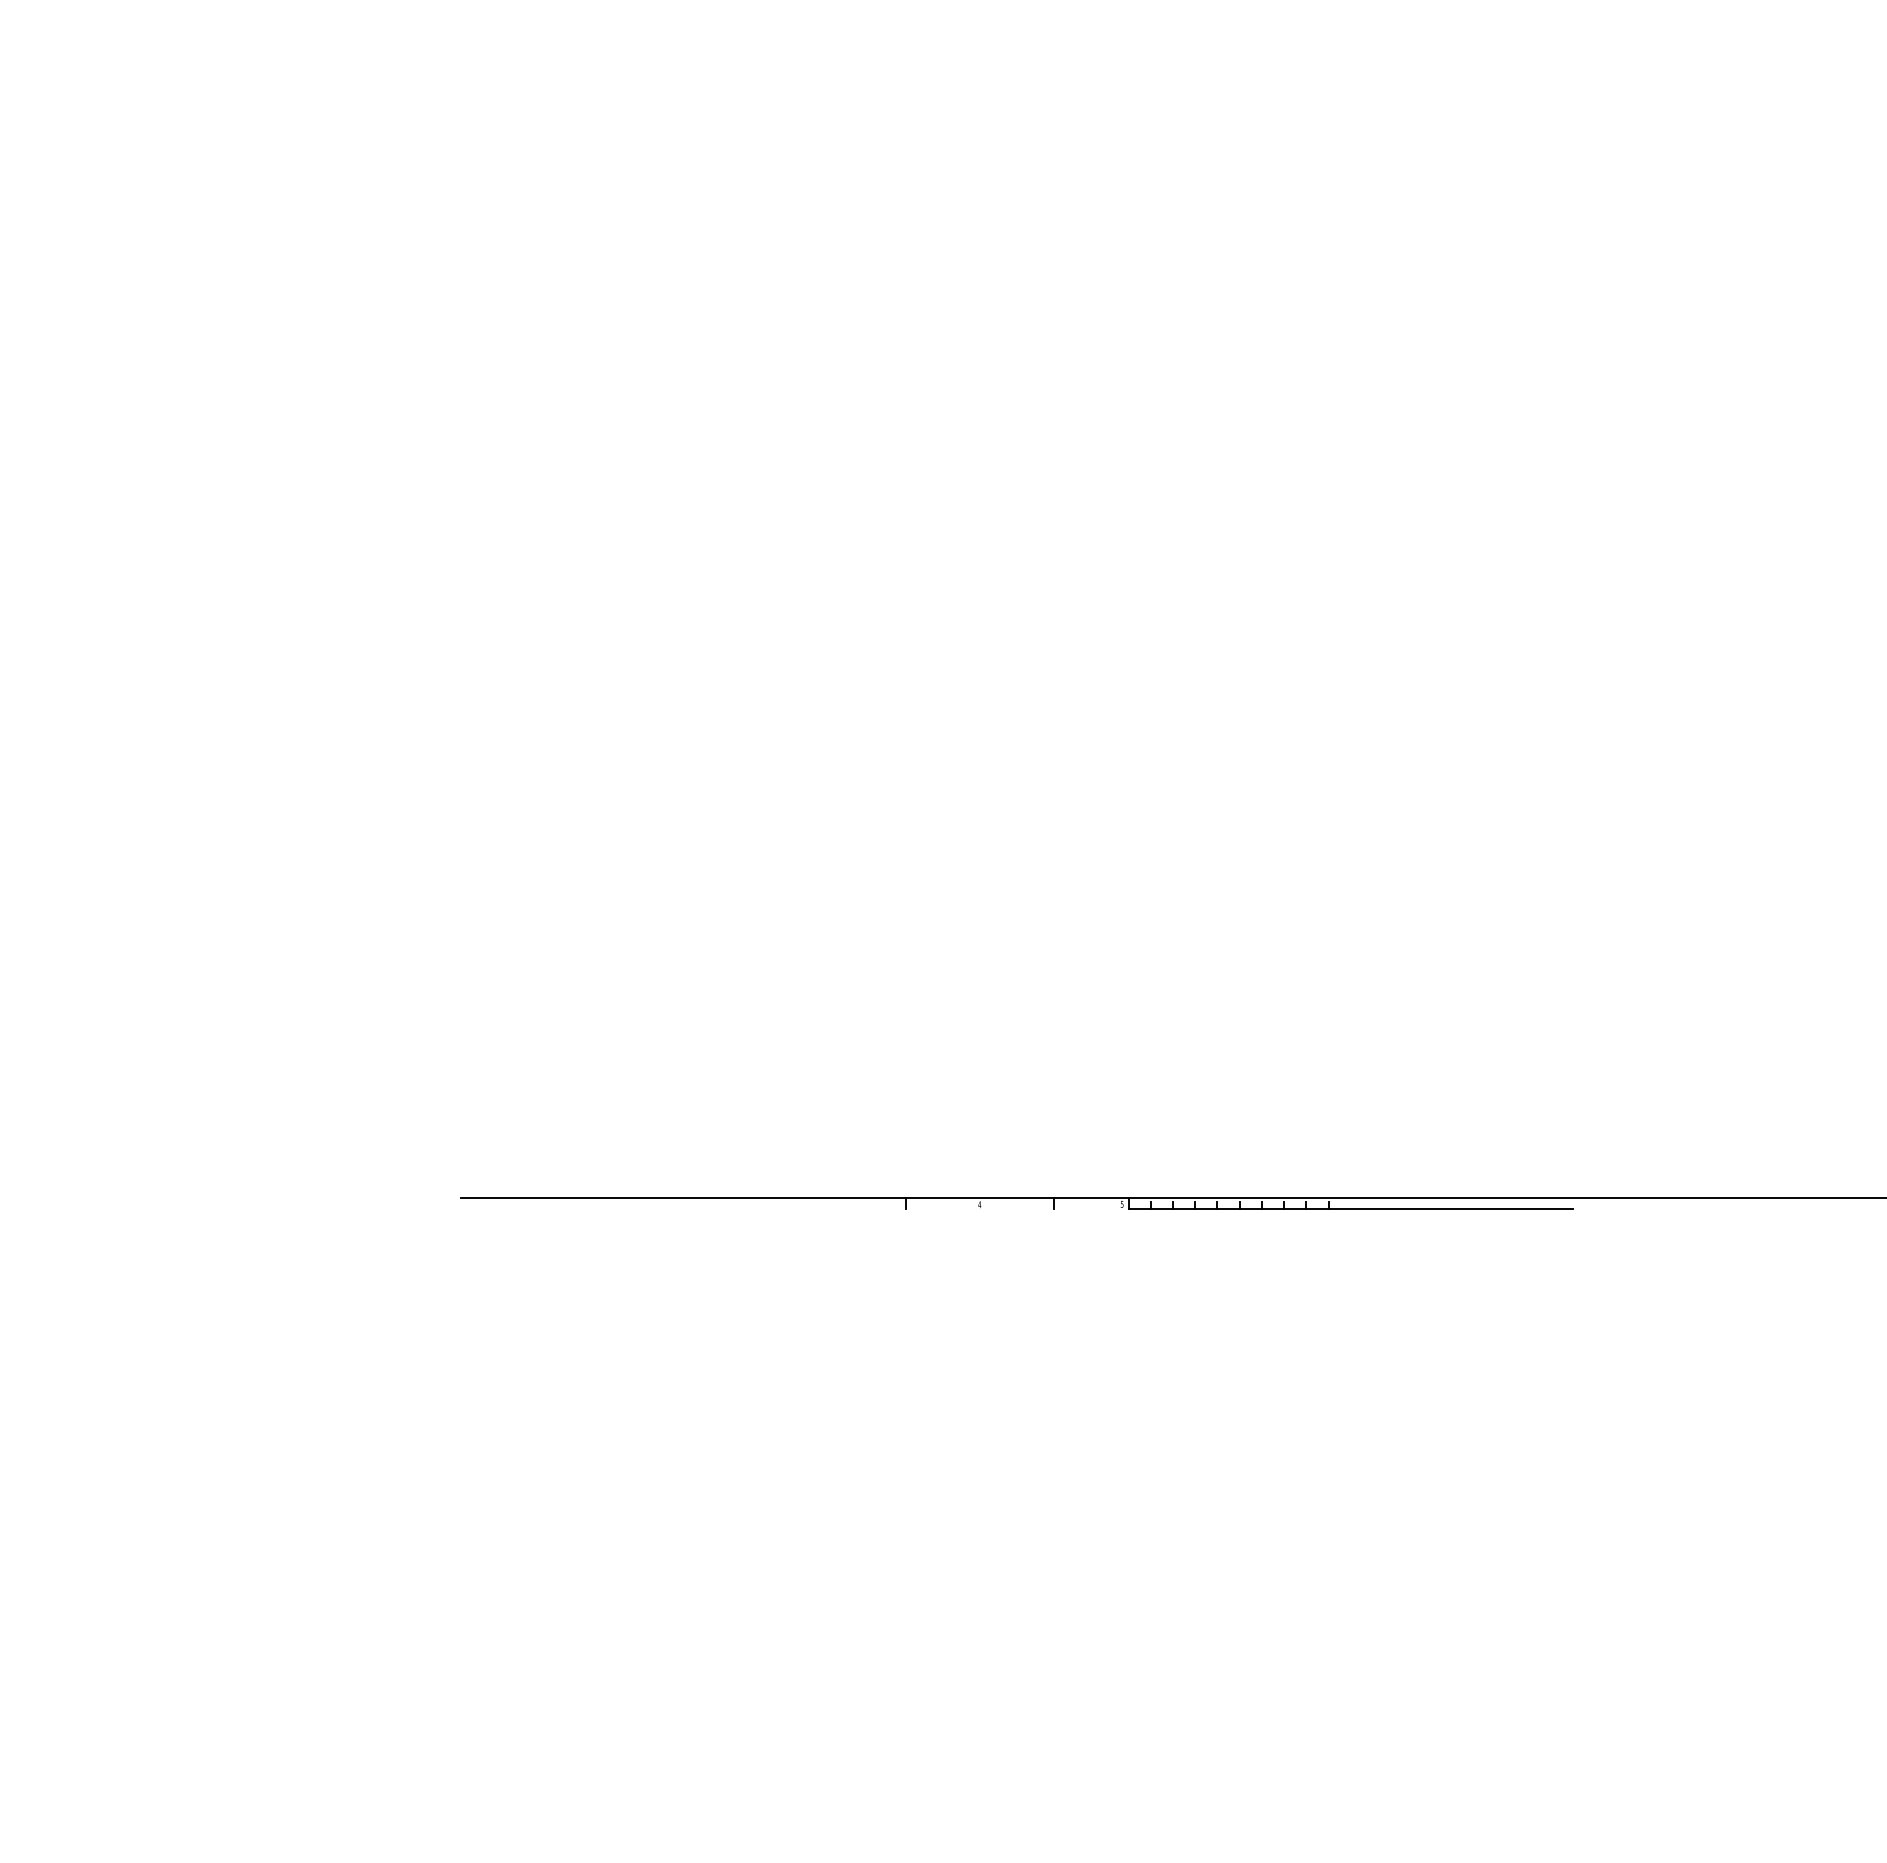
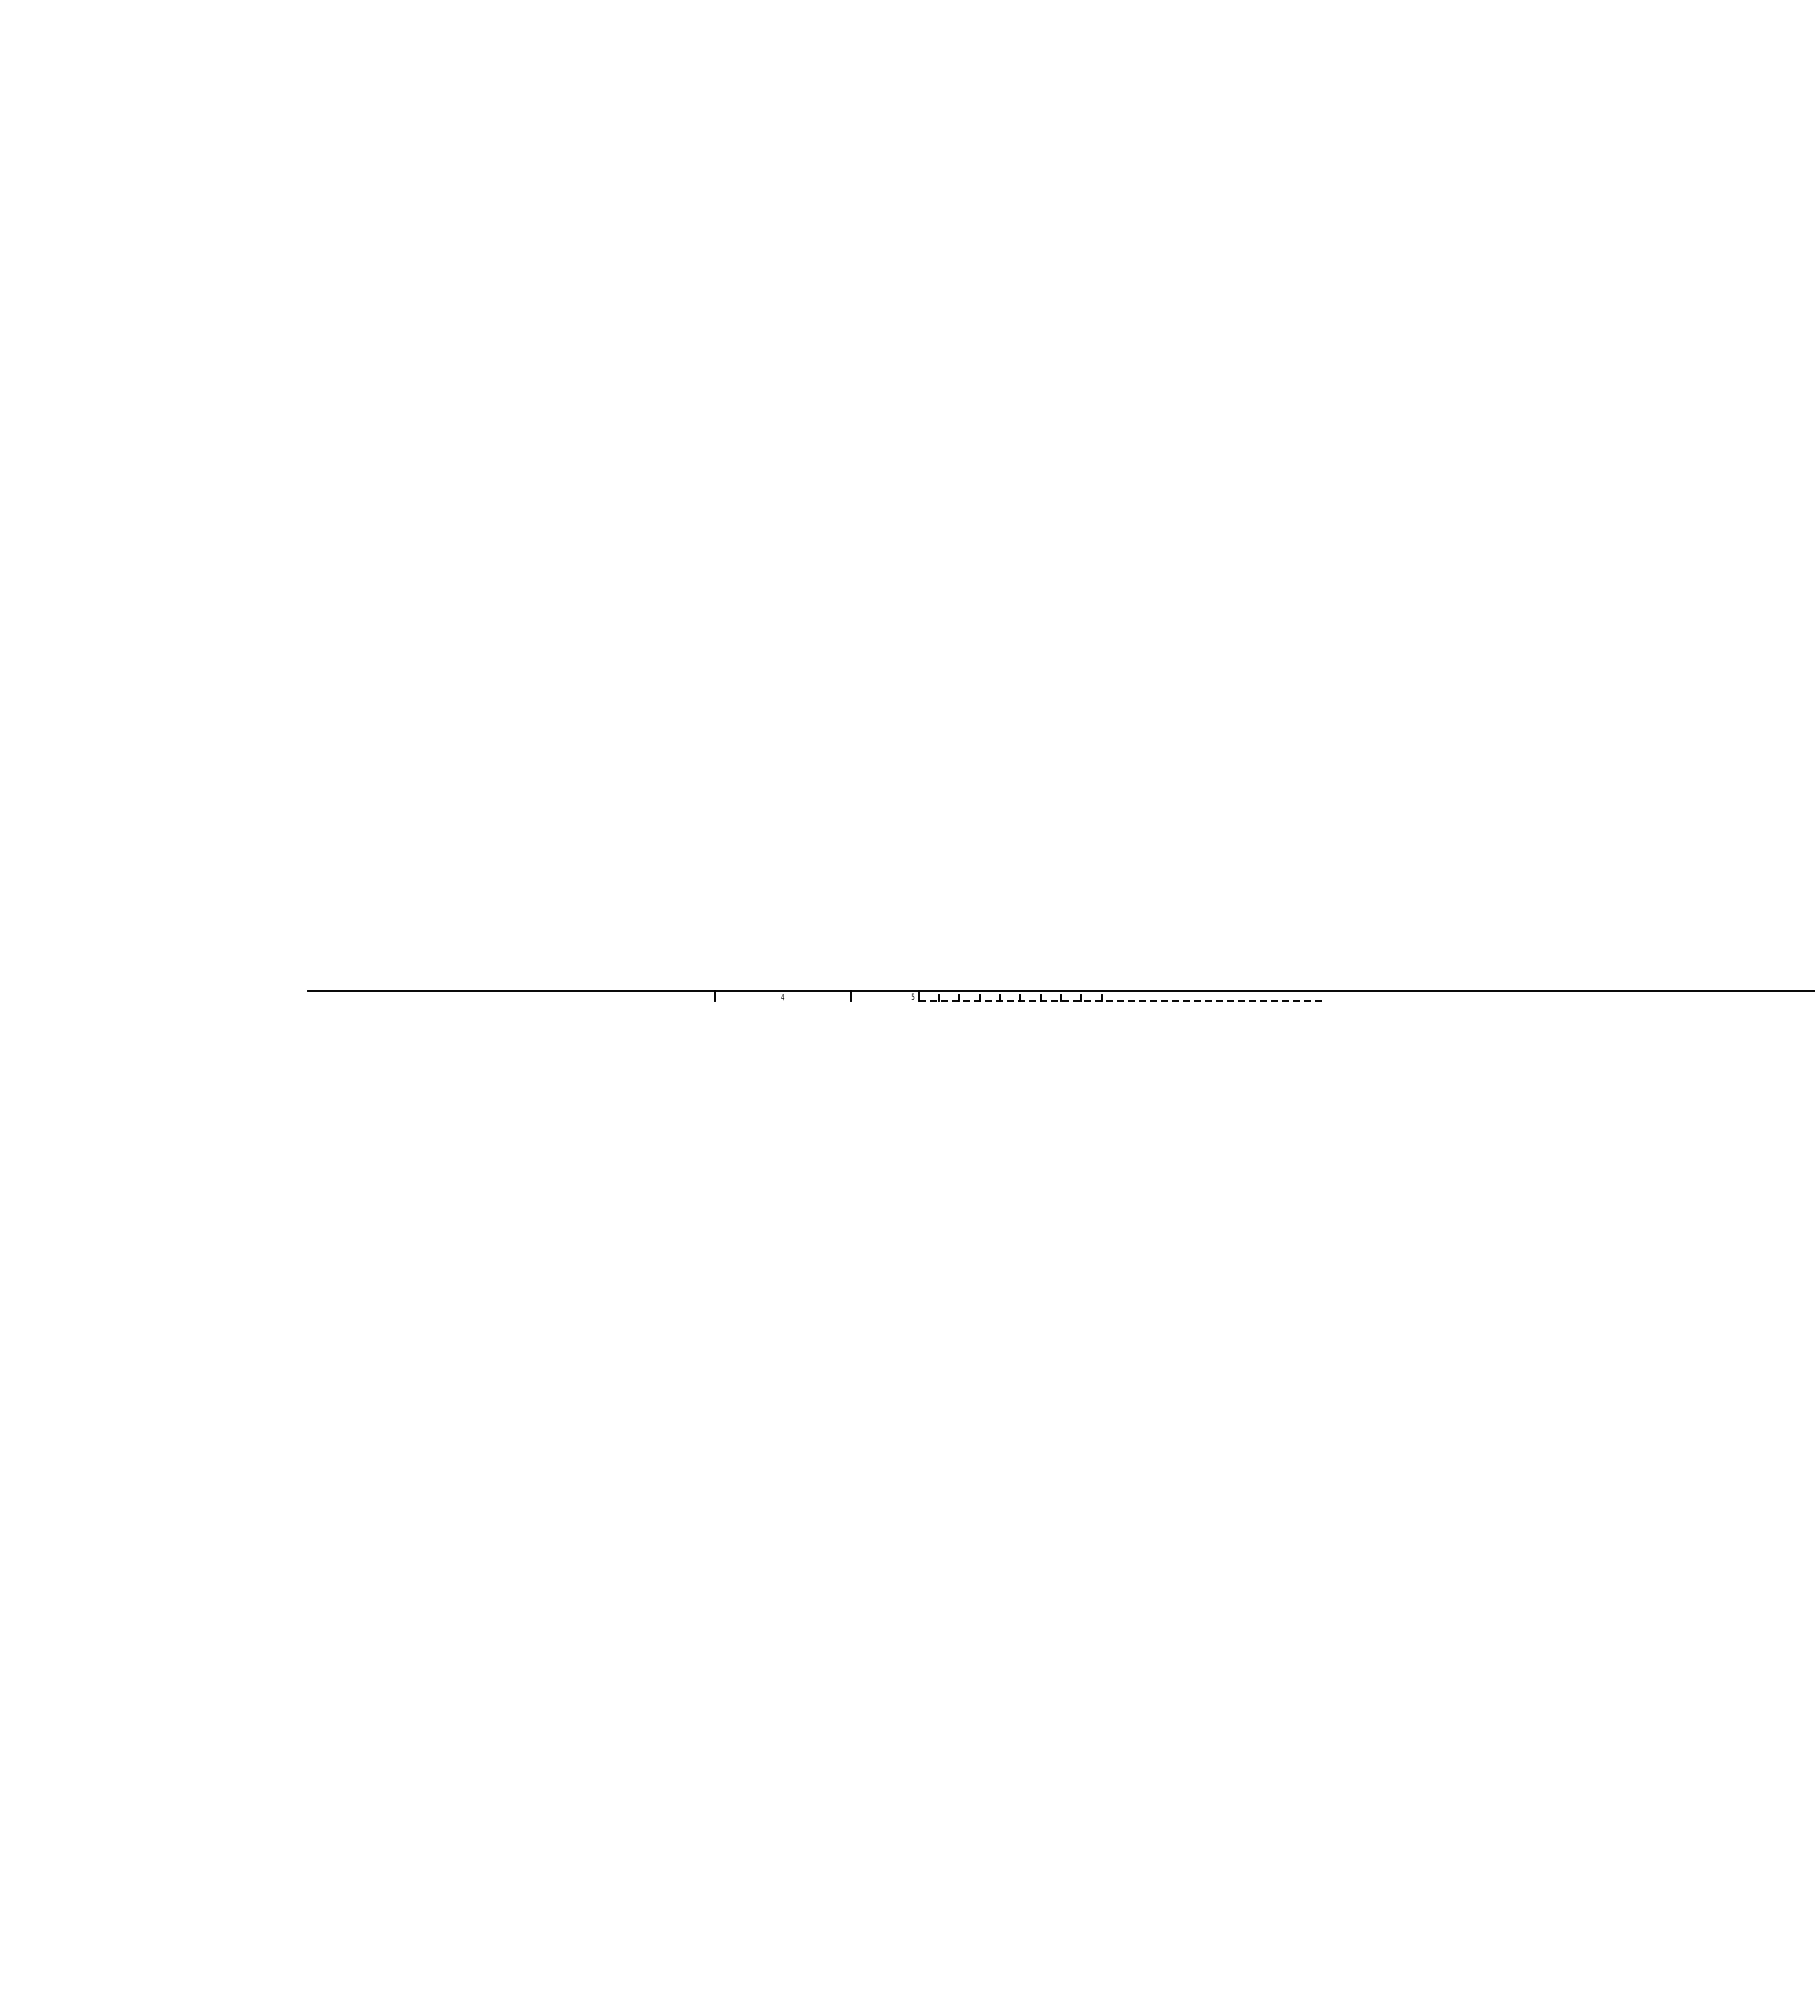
line: (1351, 1209) -> (1122, 1001), solid -> dashed

